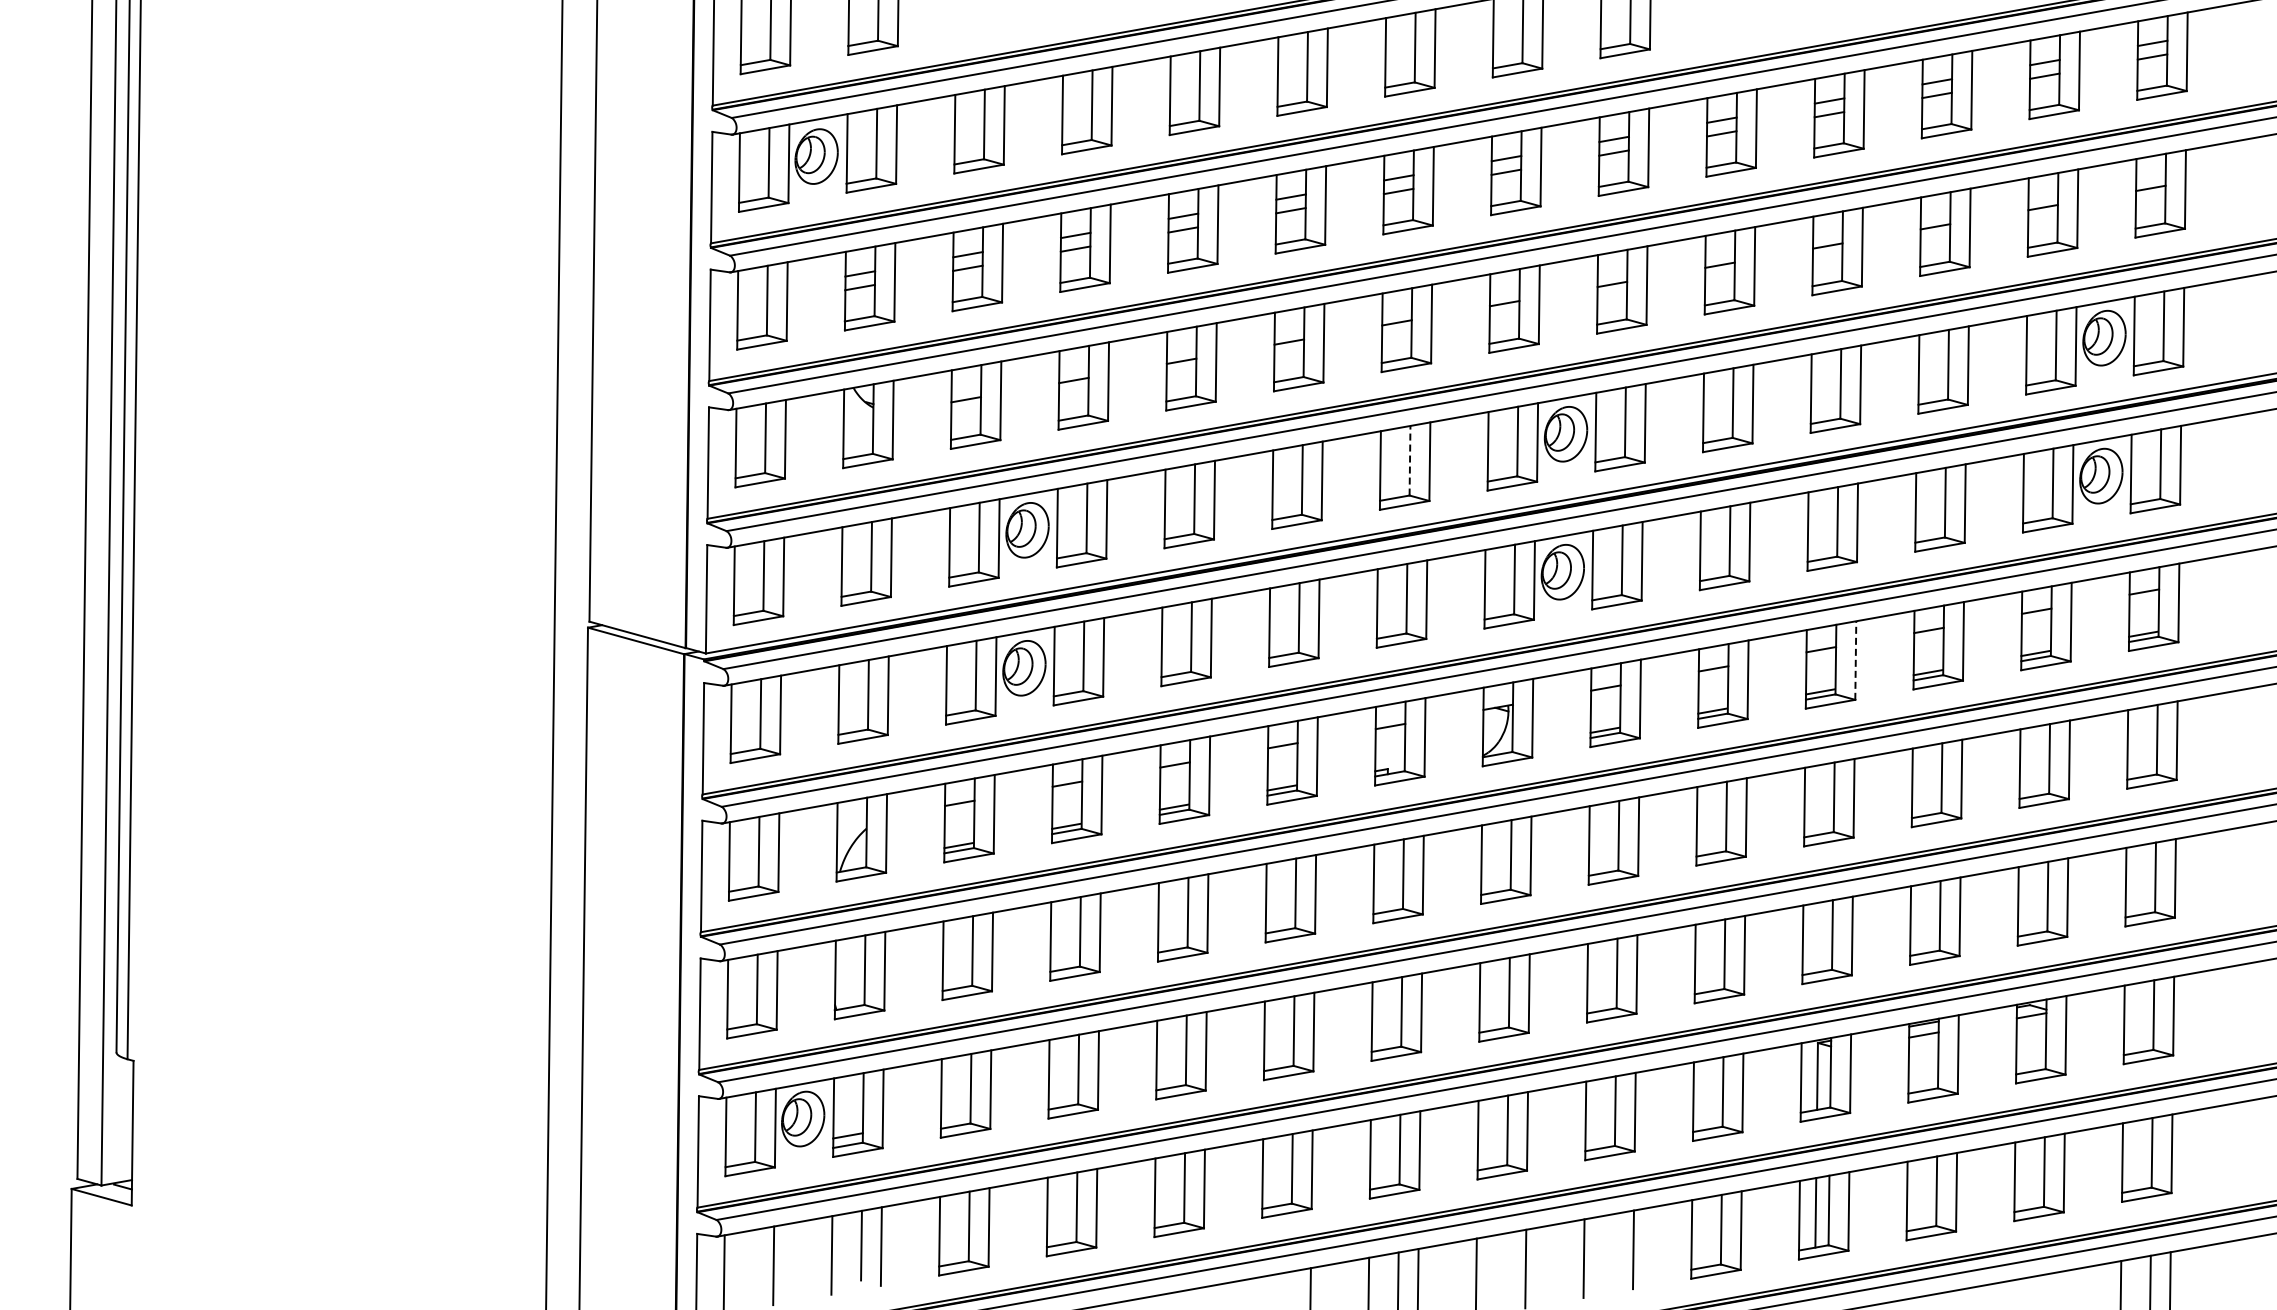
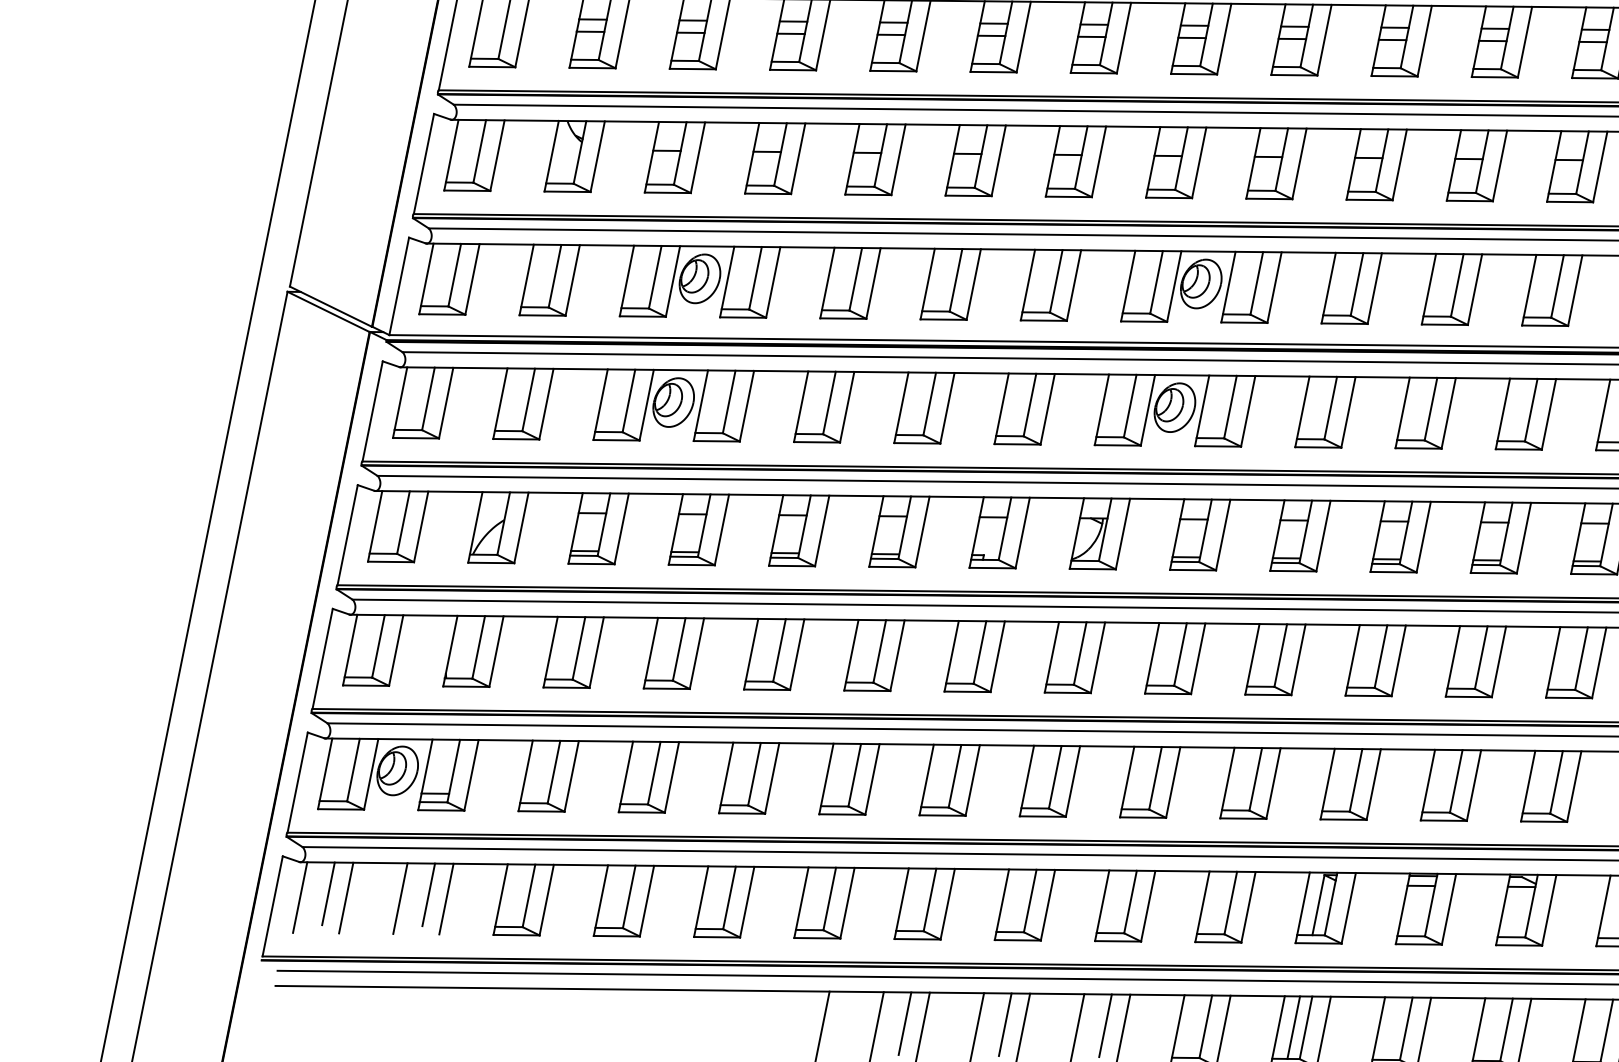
line: (1410, 460) -> (1056, 281), dashed -> solid
line: (1855, 660) -> (1423, 537), dashed -> solid
line: (1613, 1248) -> (1105, 1025), added
line: (753, 1264) -> (328, 893), added
line: (1505, 1267) -> (1004, 1024), added

